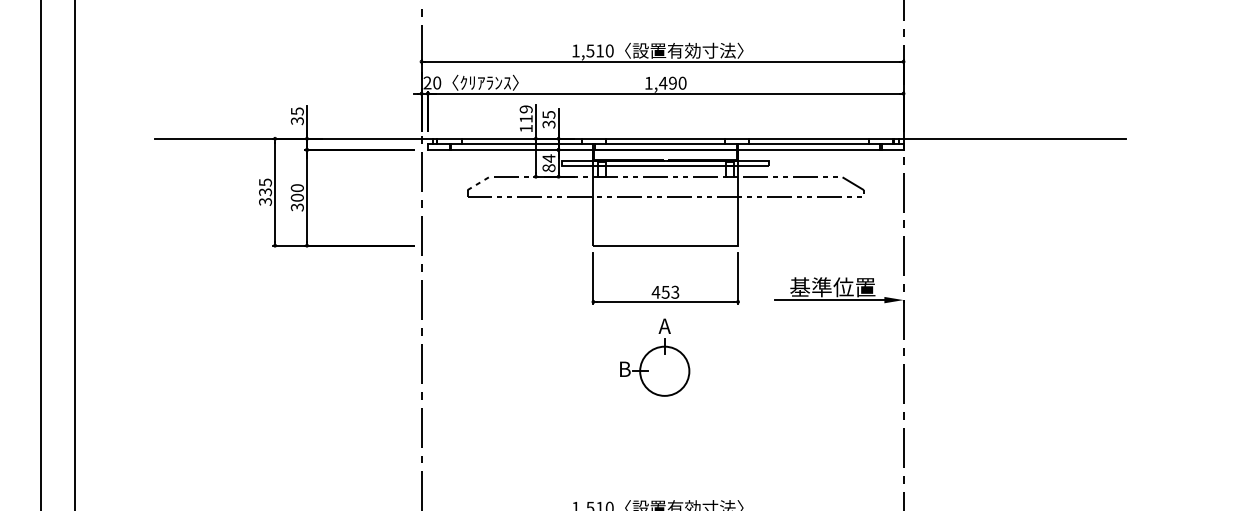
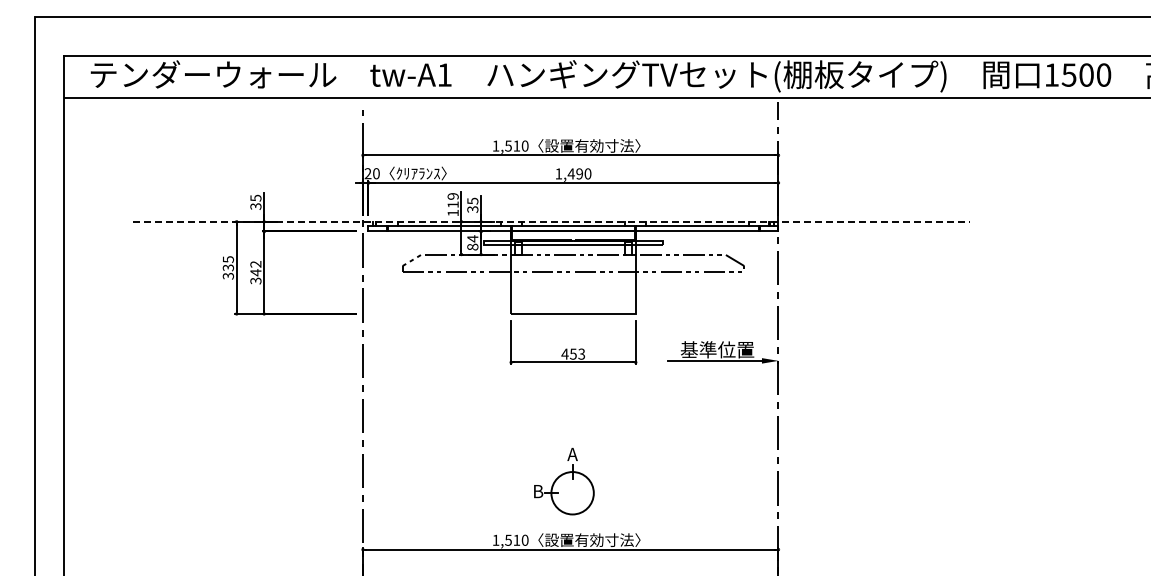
line: (640, 138) -> (551, 221), solid -> dashed
text: (296, 192) -> (255, 268), 300 -> 342
part: (655, 357) -> (564, 481), moved

